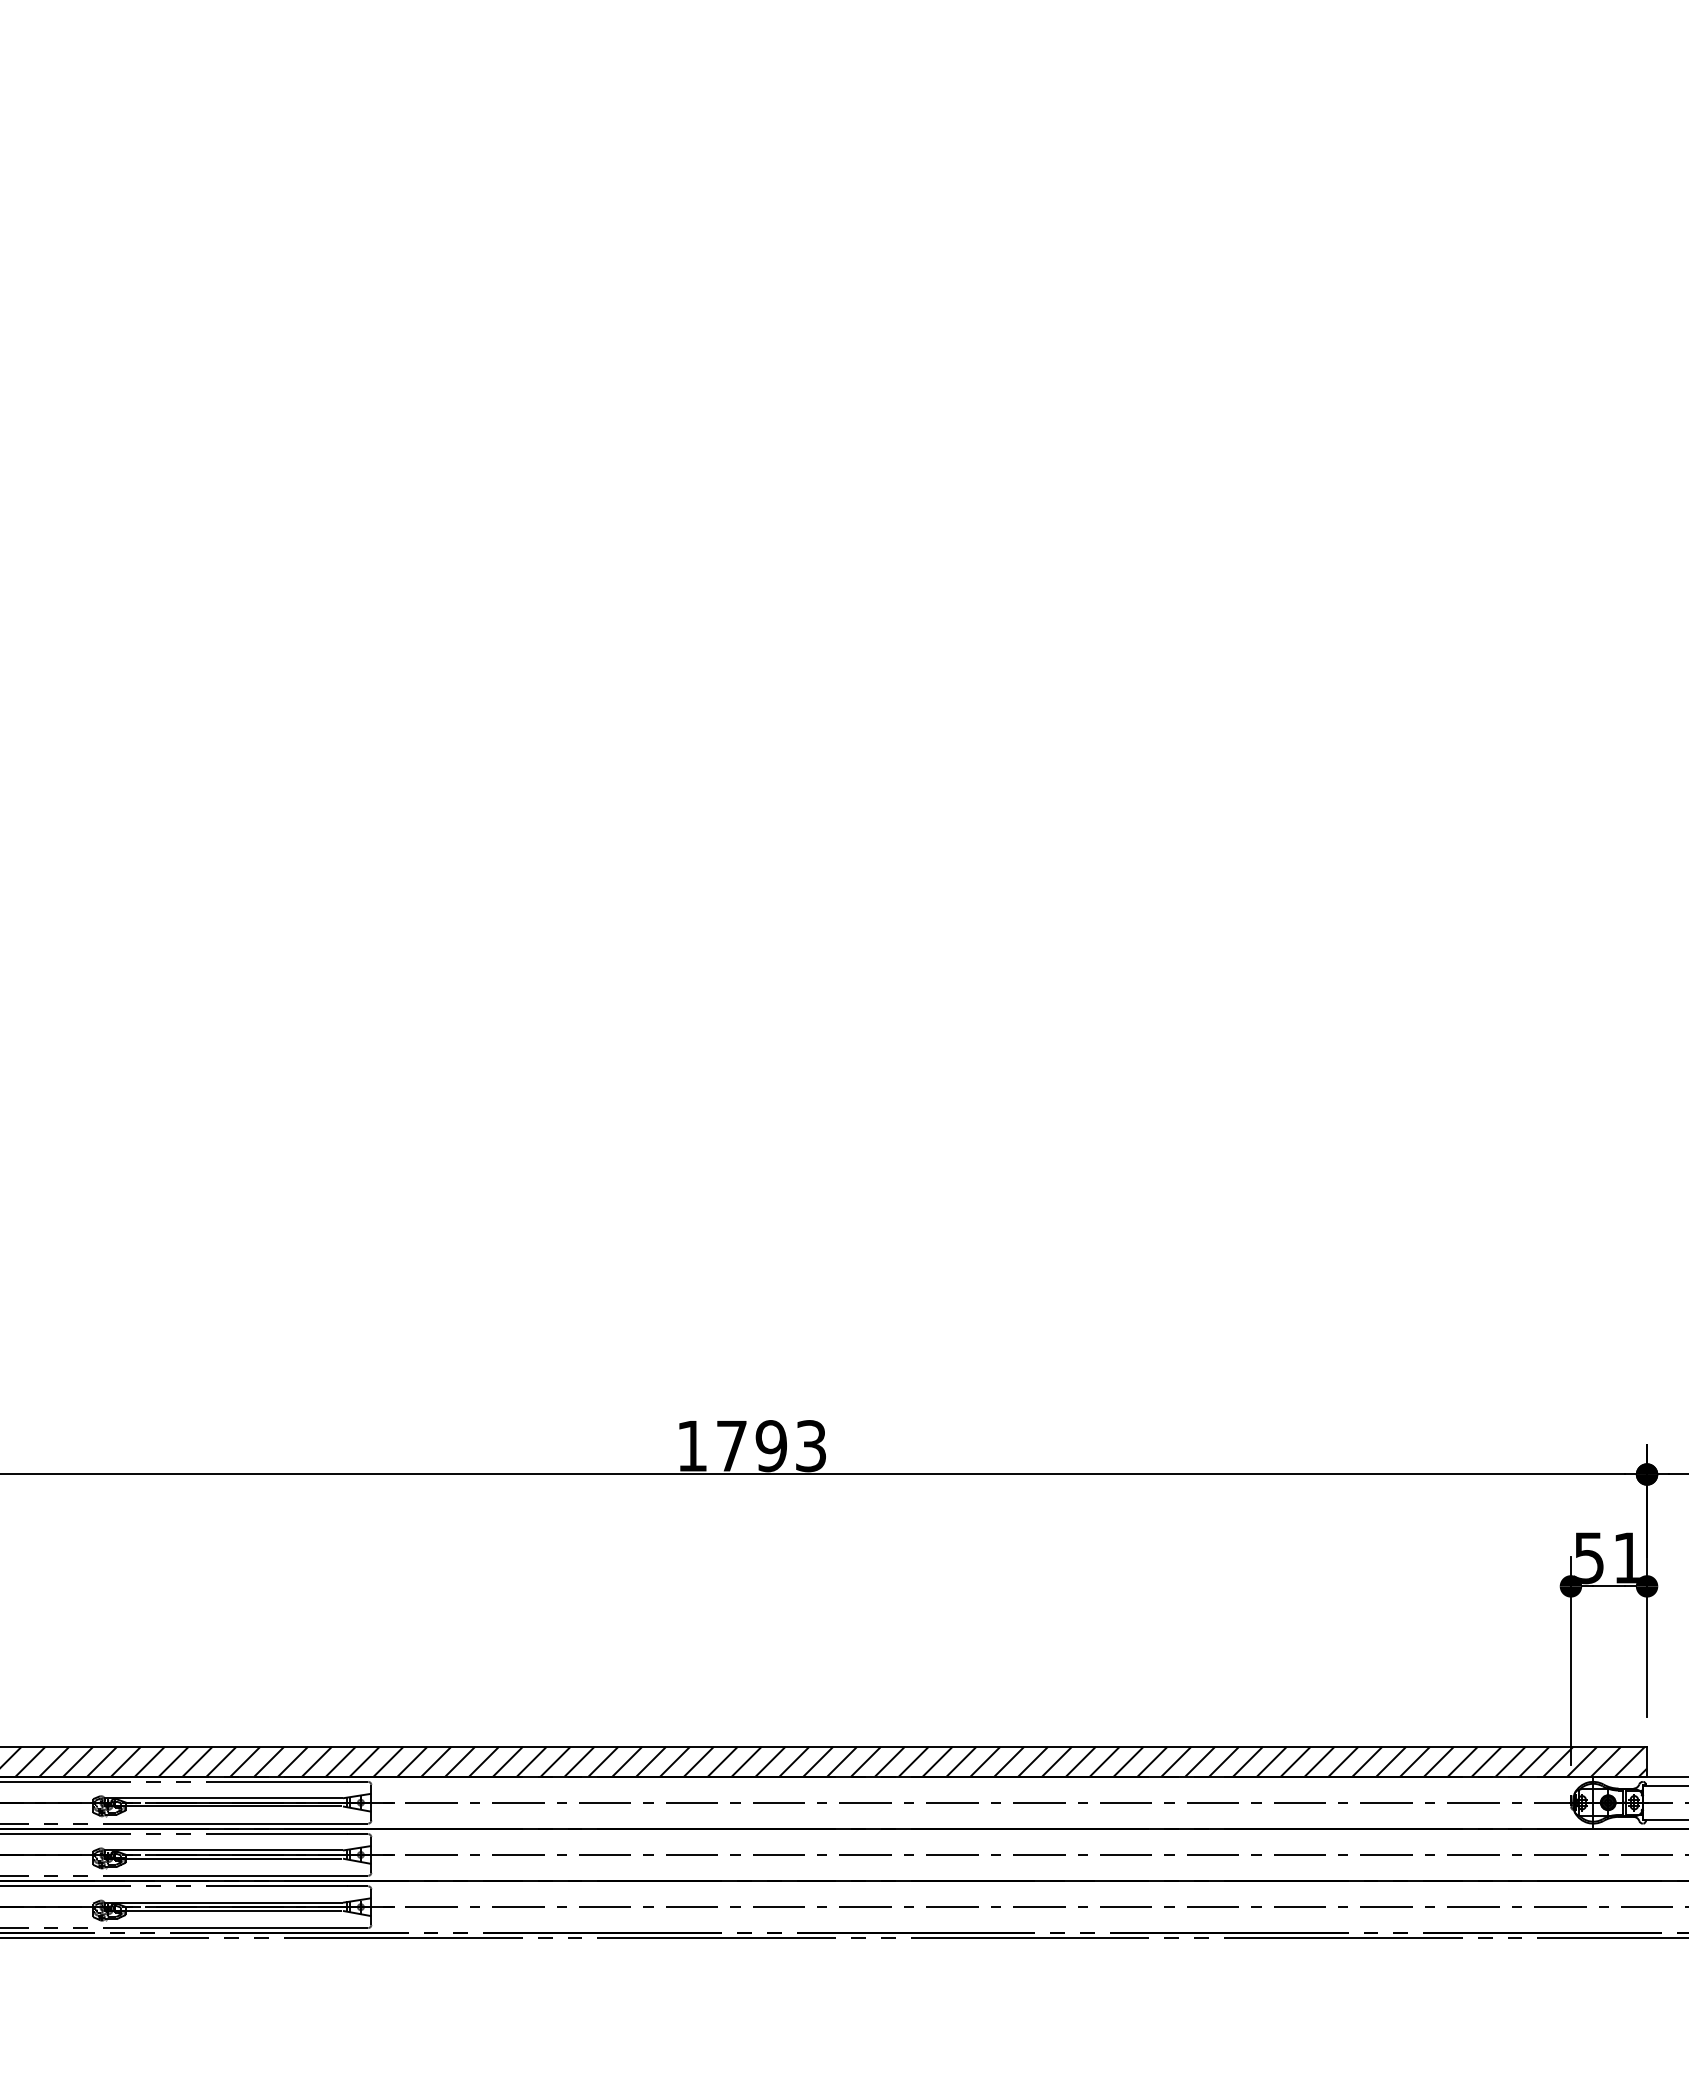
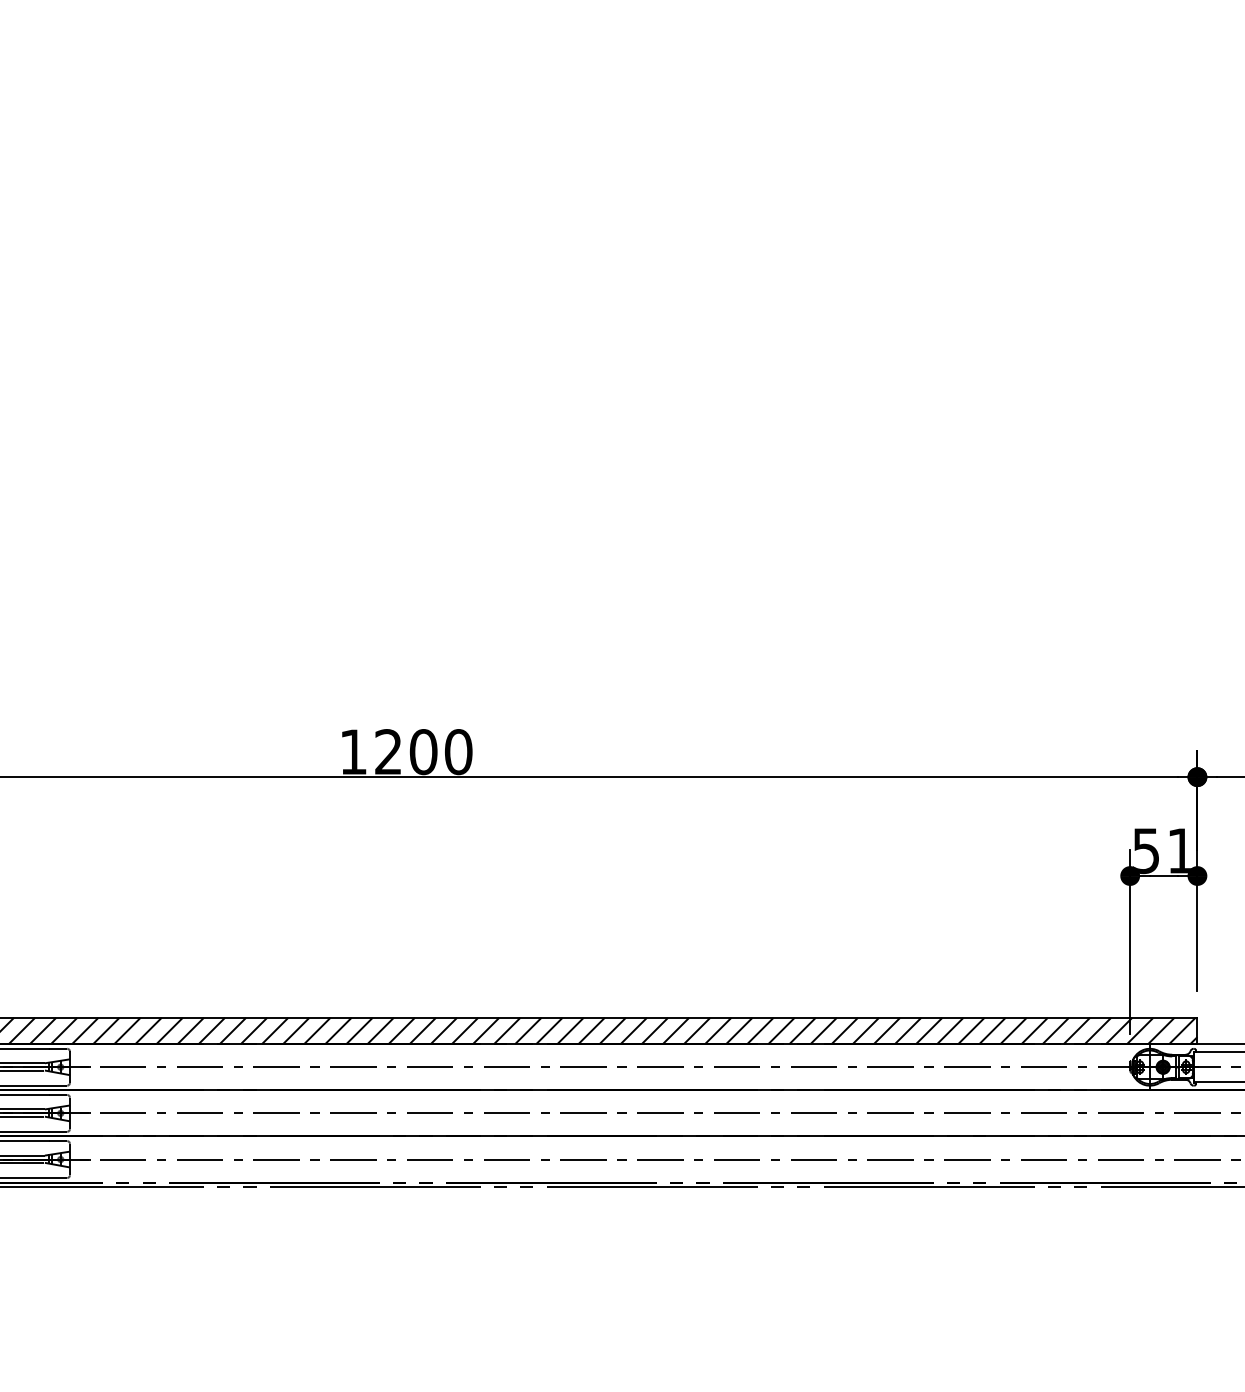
text: (771, 1446) -> (423, 752), 1793 -> 1200

